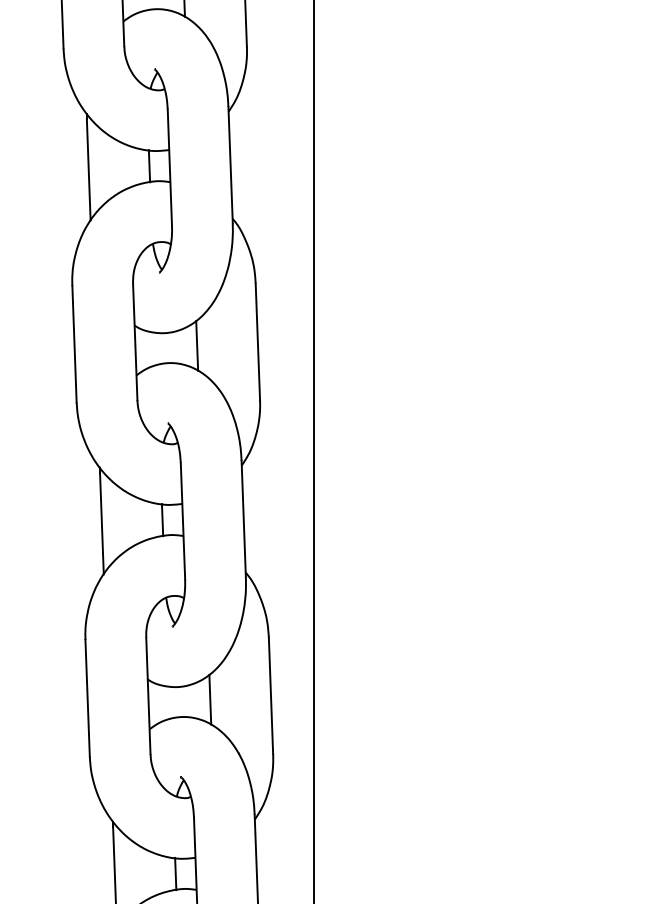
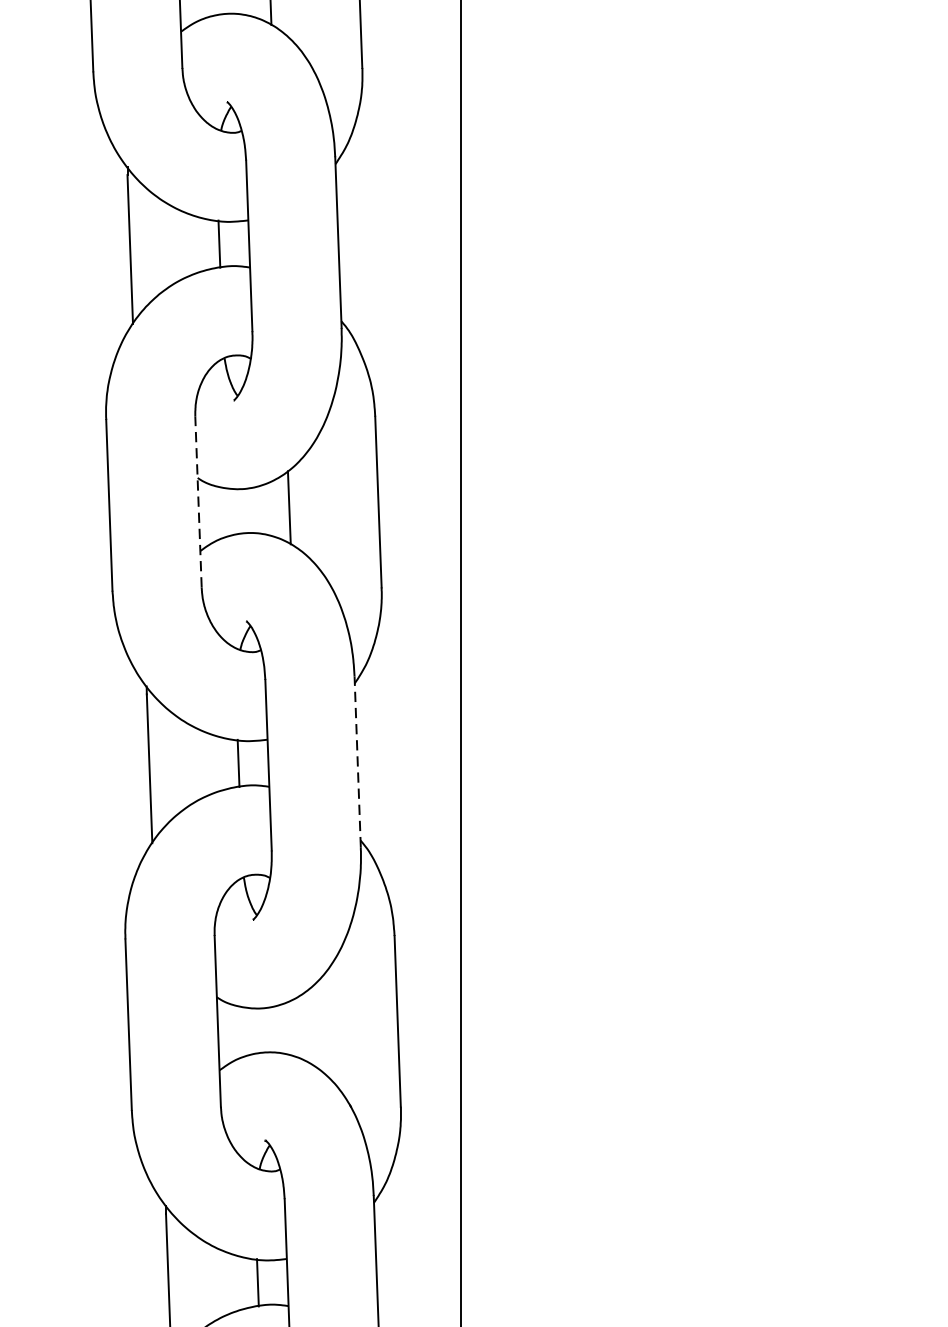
line: (135, 341) -> (198, 501), solid -> dashed
line: (243, 518) -> (357, 761), solid -> dashed
line: (210, 699) -> (308, 1026), removed

